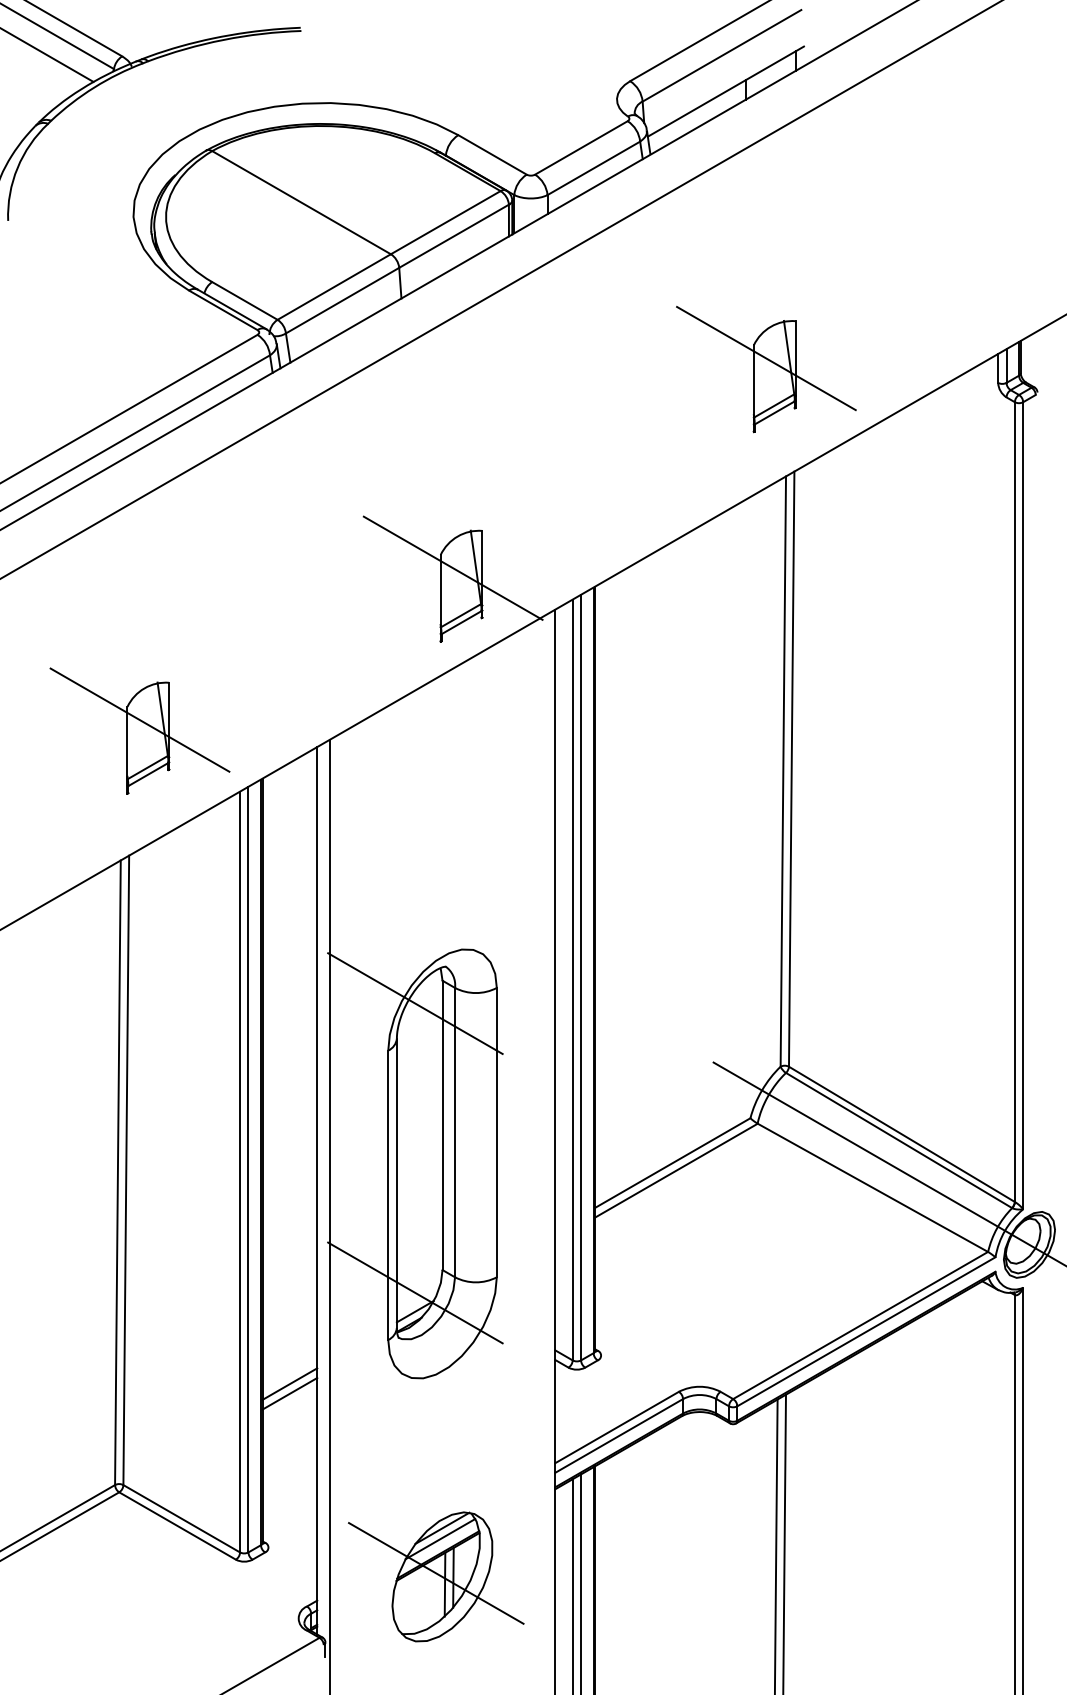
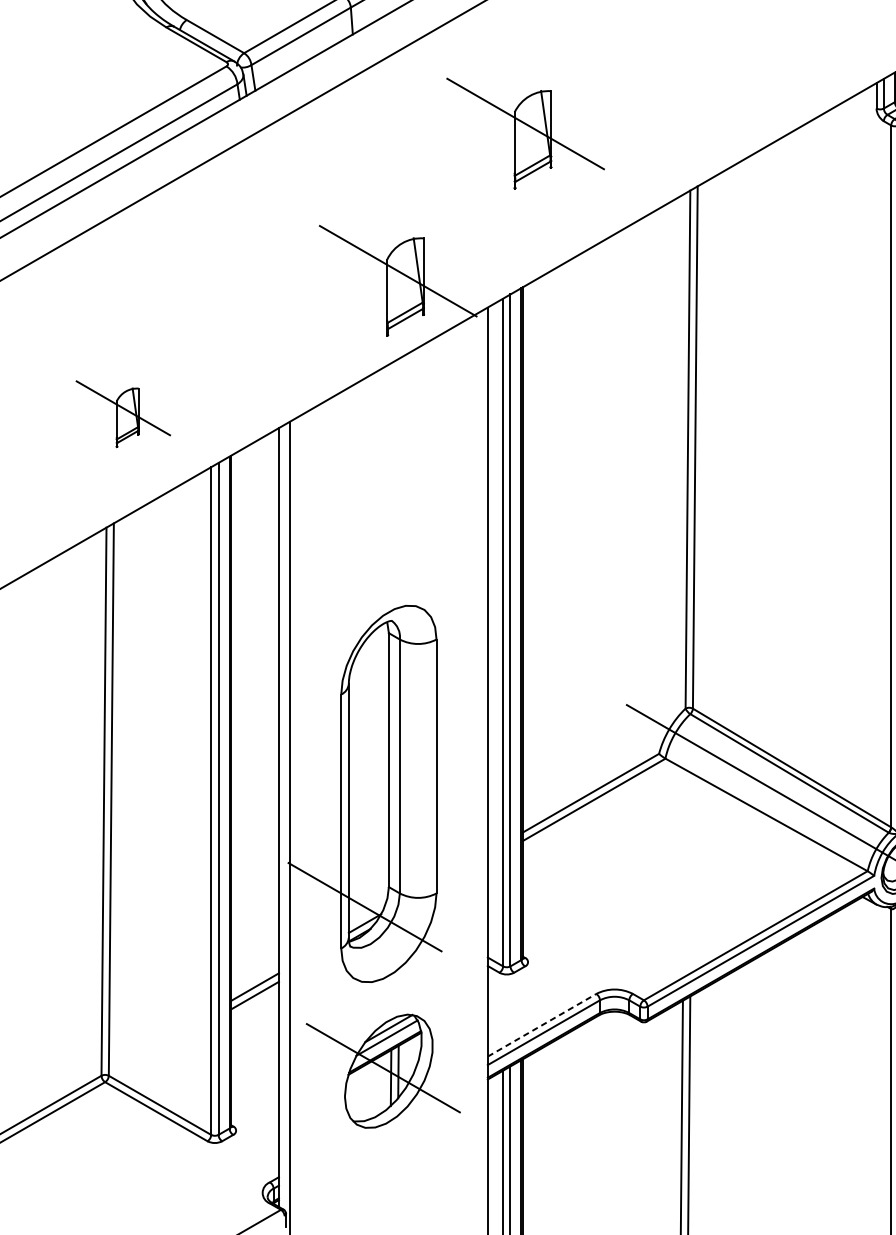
part: (766, 369) -> (525, 133), moved
part: (139, 730) -> (122, 413), size x0.6
line: (415, 1003) -> (365, 653), removed
line: (617, 1427) -> (542, 1025), solid -> dashed
part: (436, 1576) -> (383, 1070), moved

